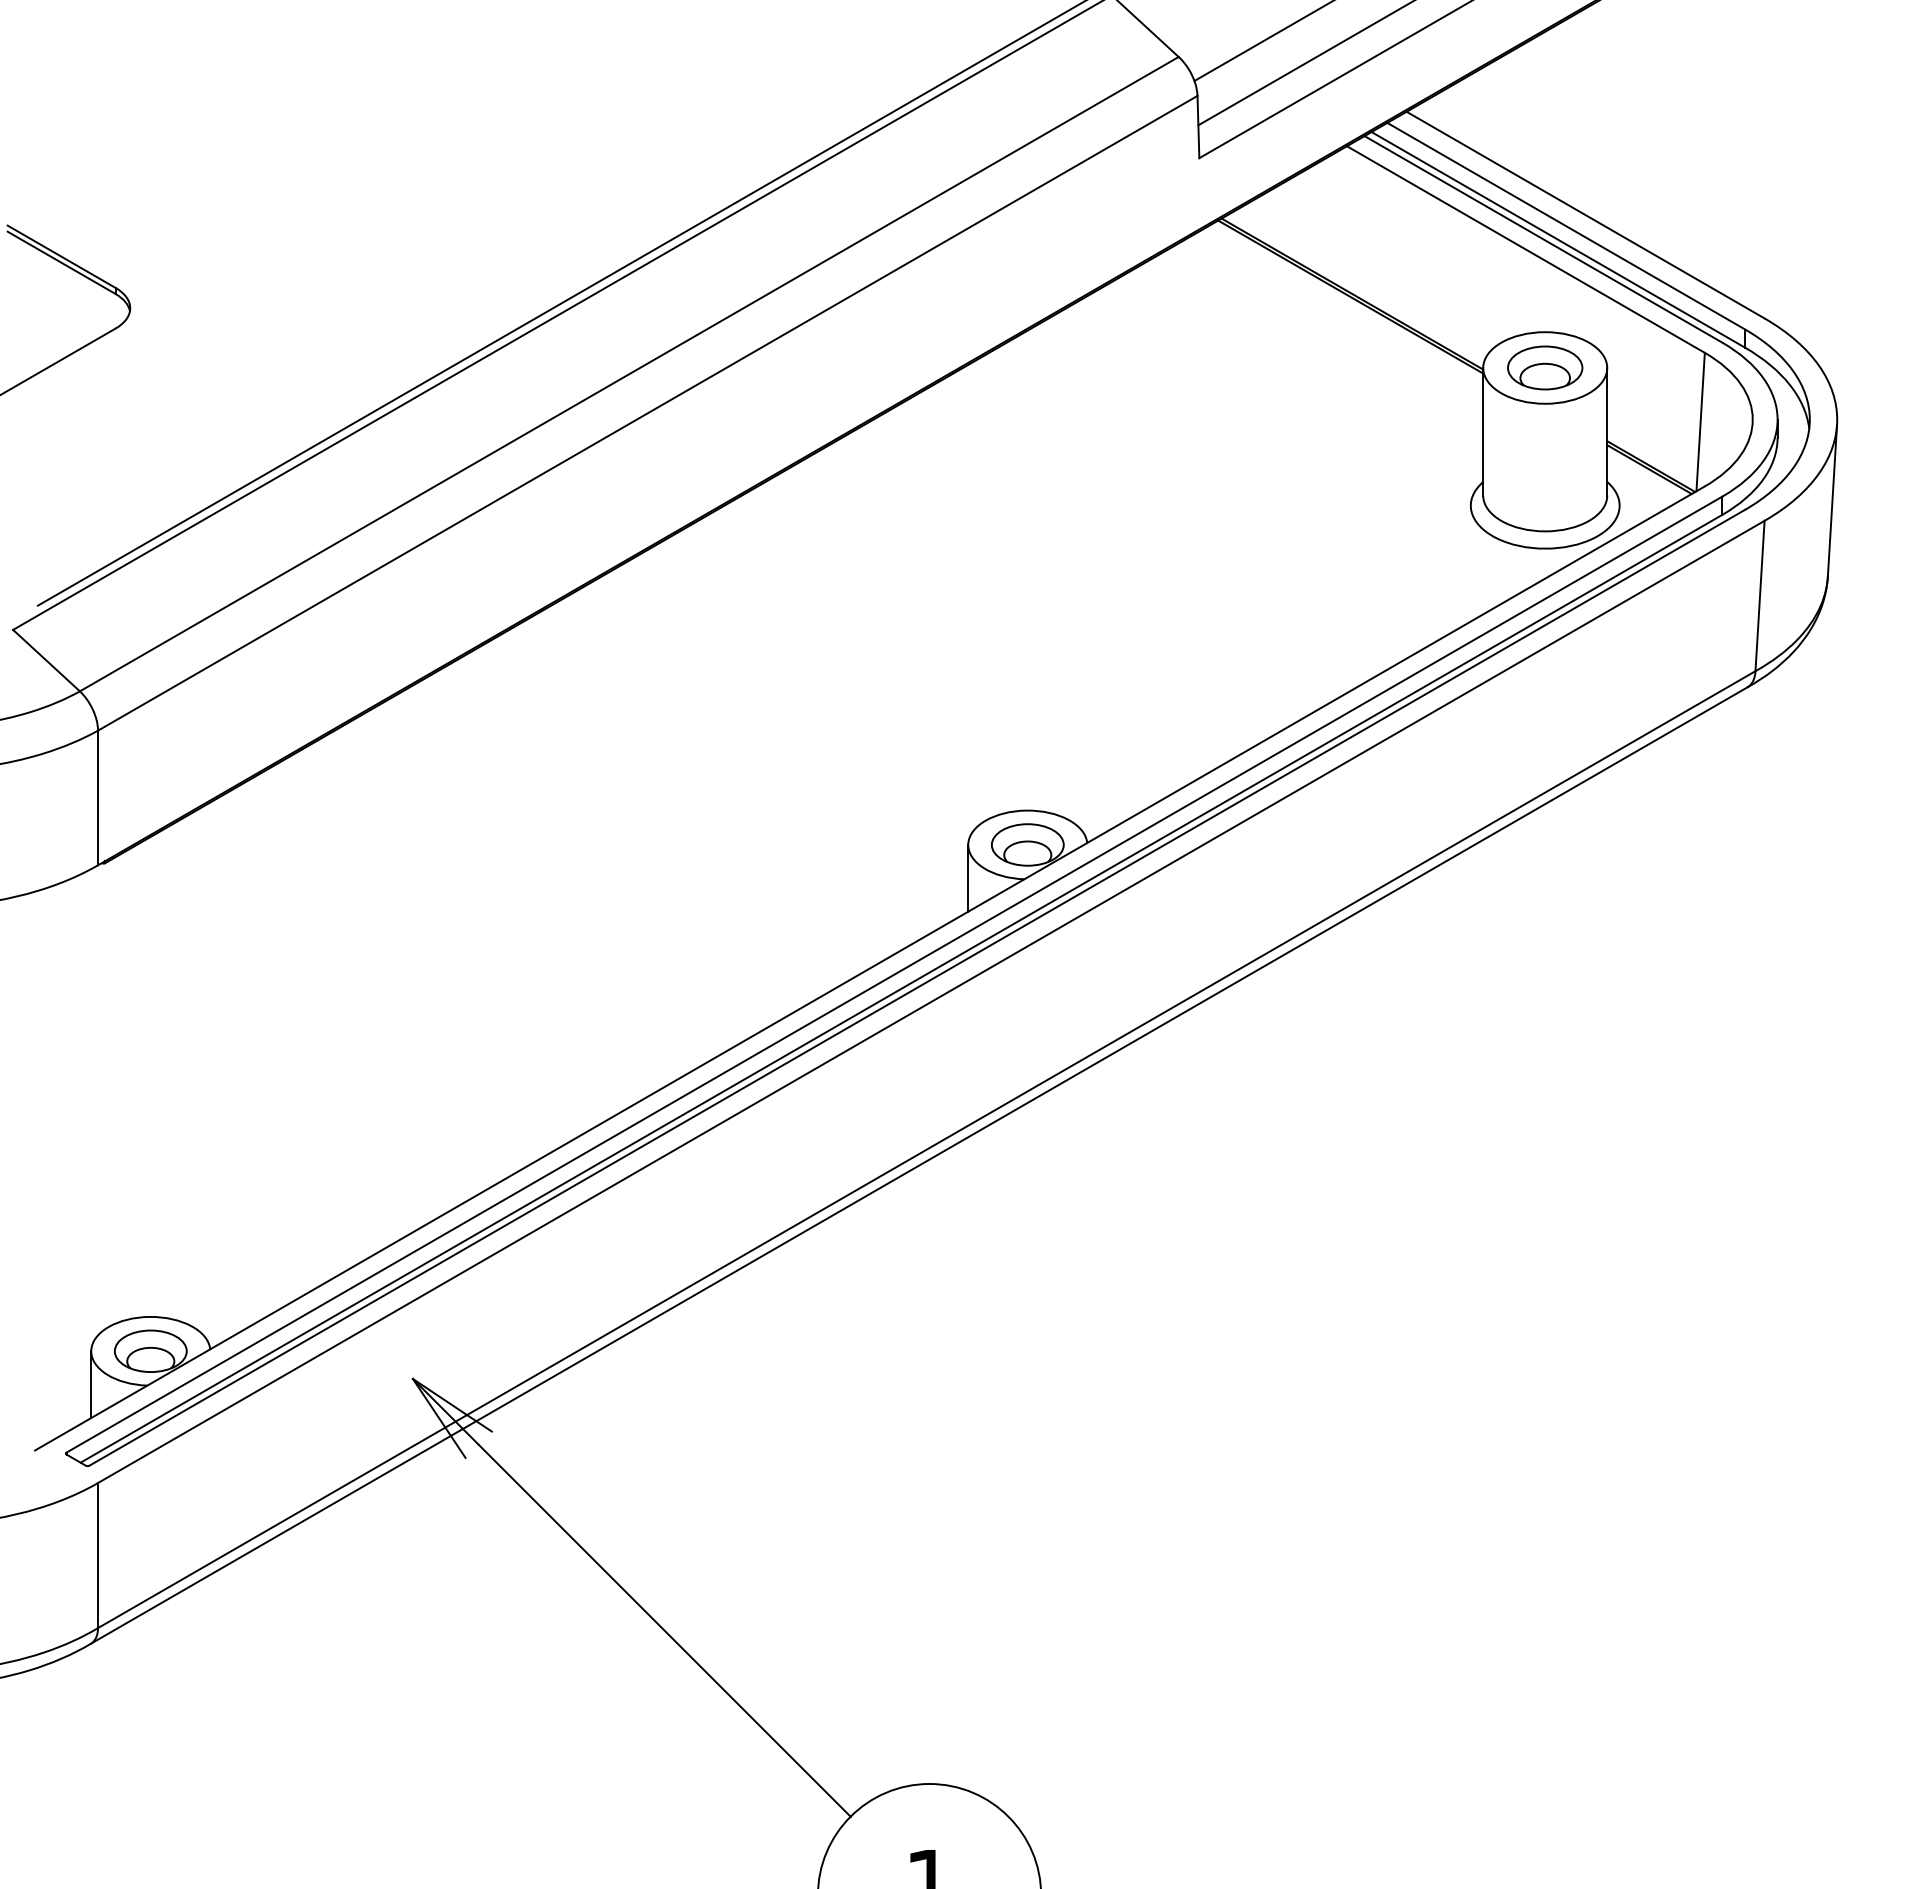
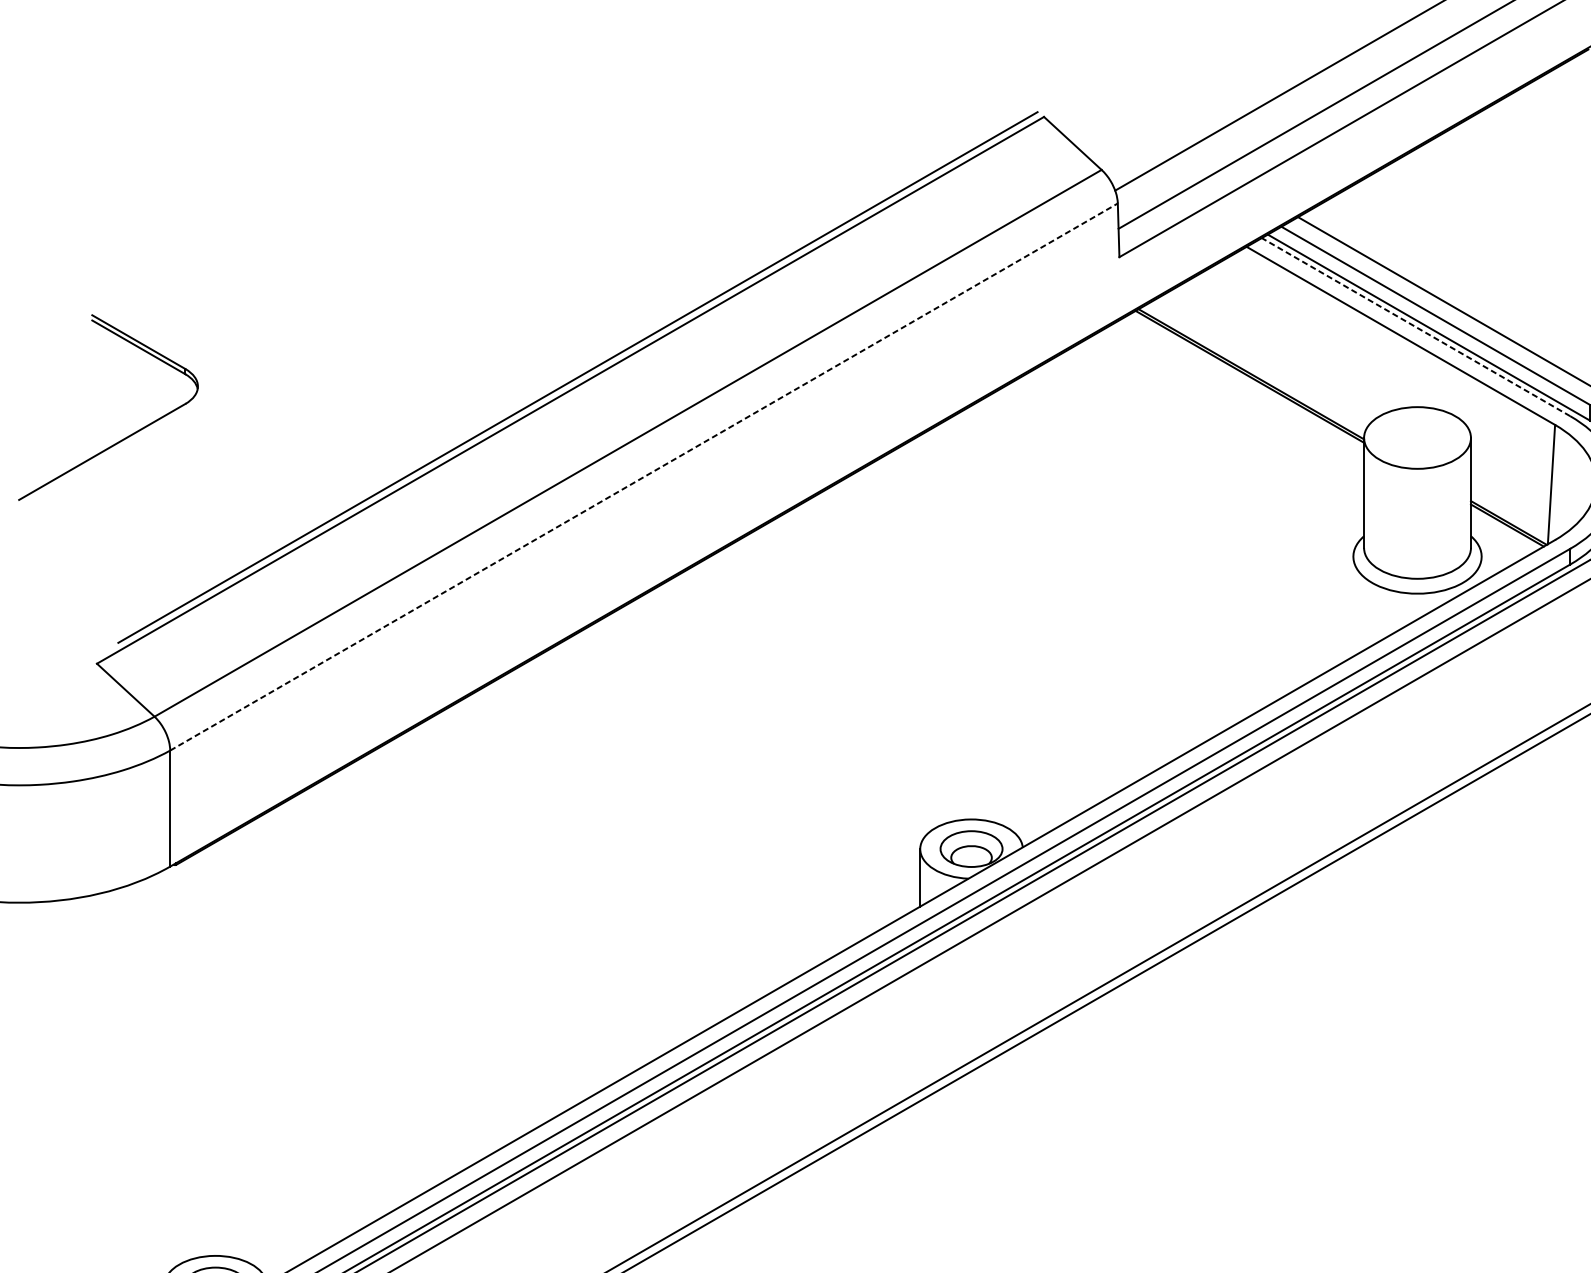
line: (1543, 239) -> (1416, 327), solid -> dashed
part: (1545, 367) -> (1417, 437), removed
line: (647, 413) -> (643, 477), solid -> dashed

